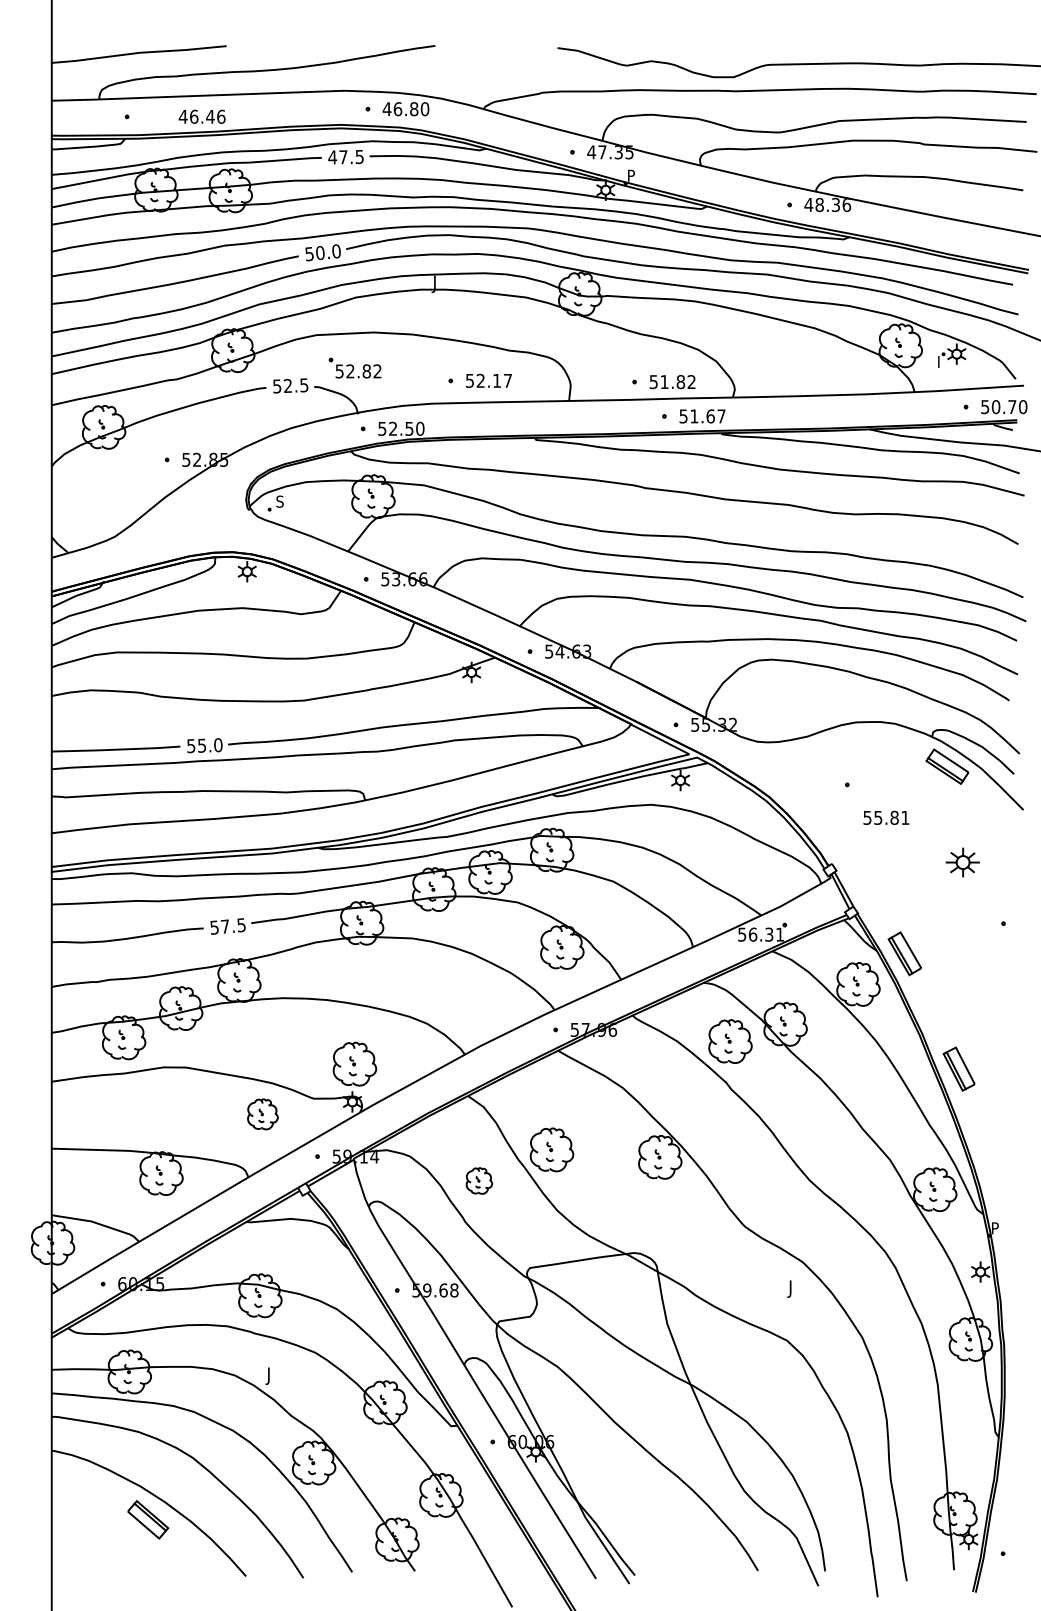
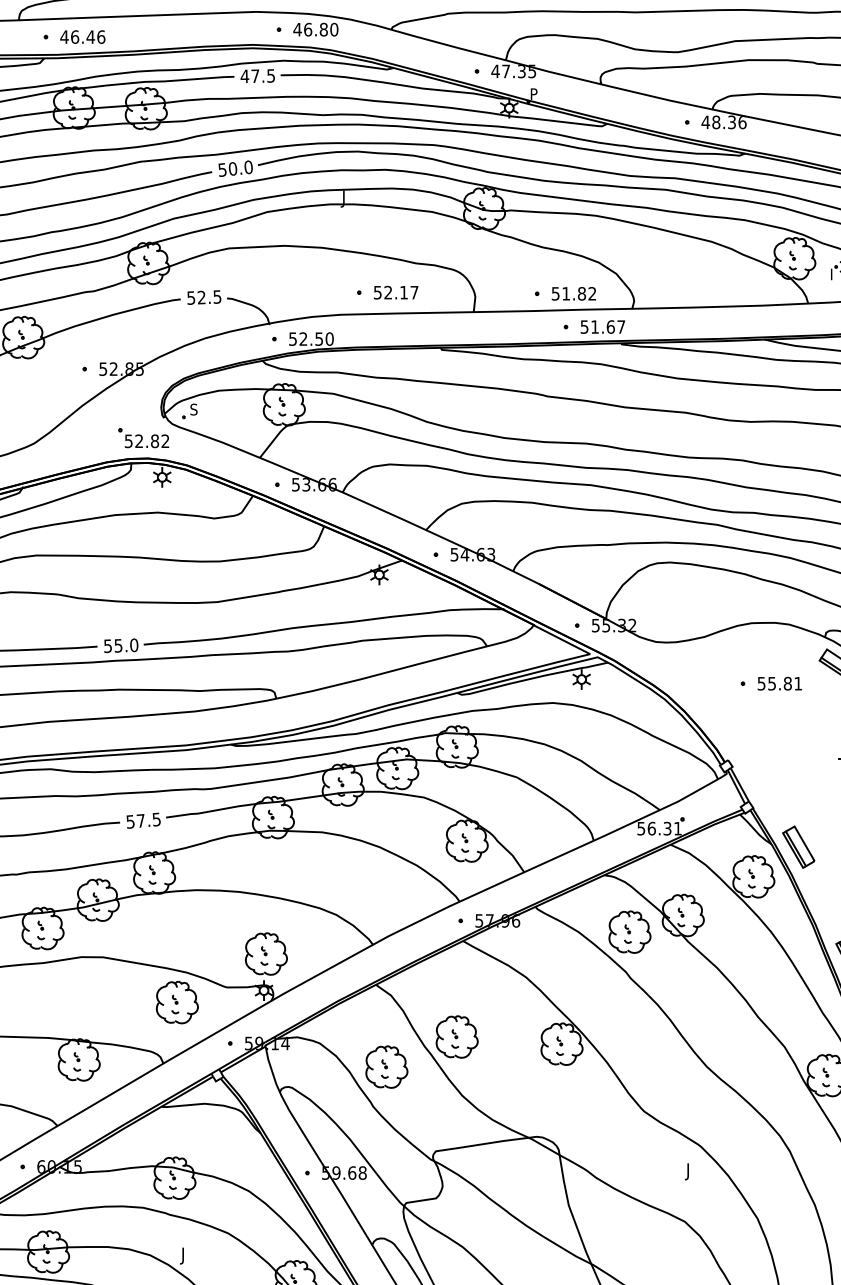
text: (201, 116) -> (82, 36), moved
part: (354, 367) -> (143, 437), moved
text: (886, 817) -> (779, 683), moved
part: (262, 1114) -> (176, 1002), size x1.43
part: (479, 1180) -> (387, 1066), size x1.67

